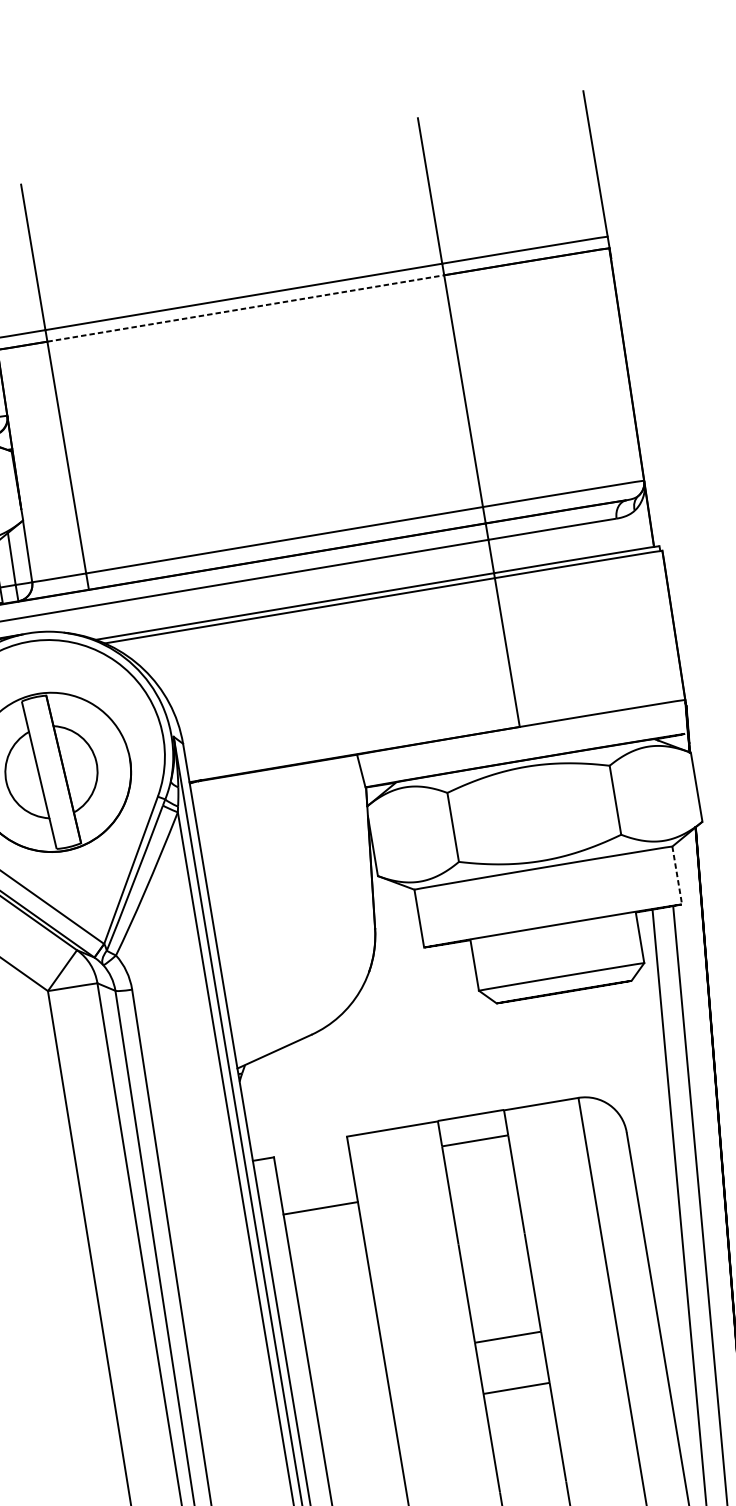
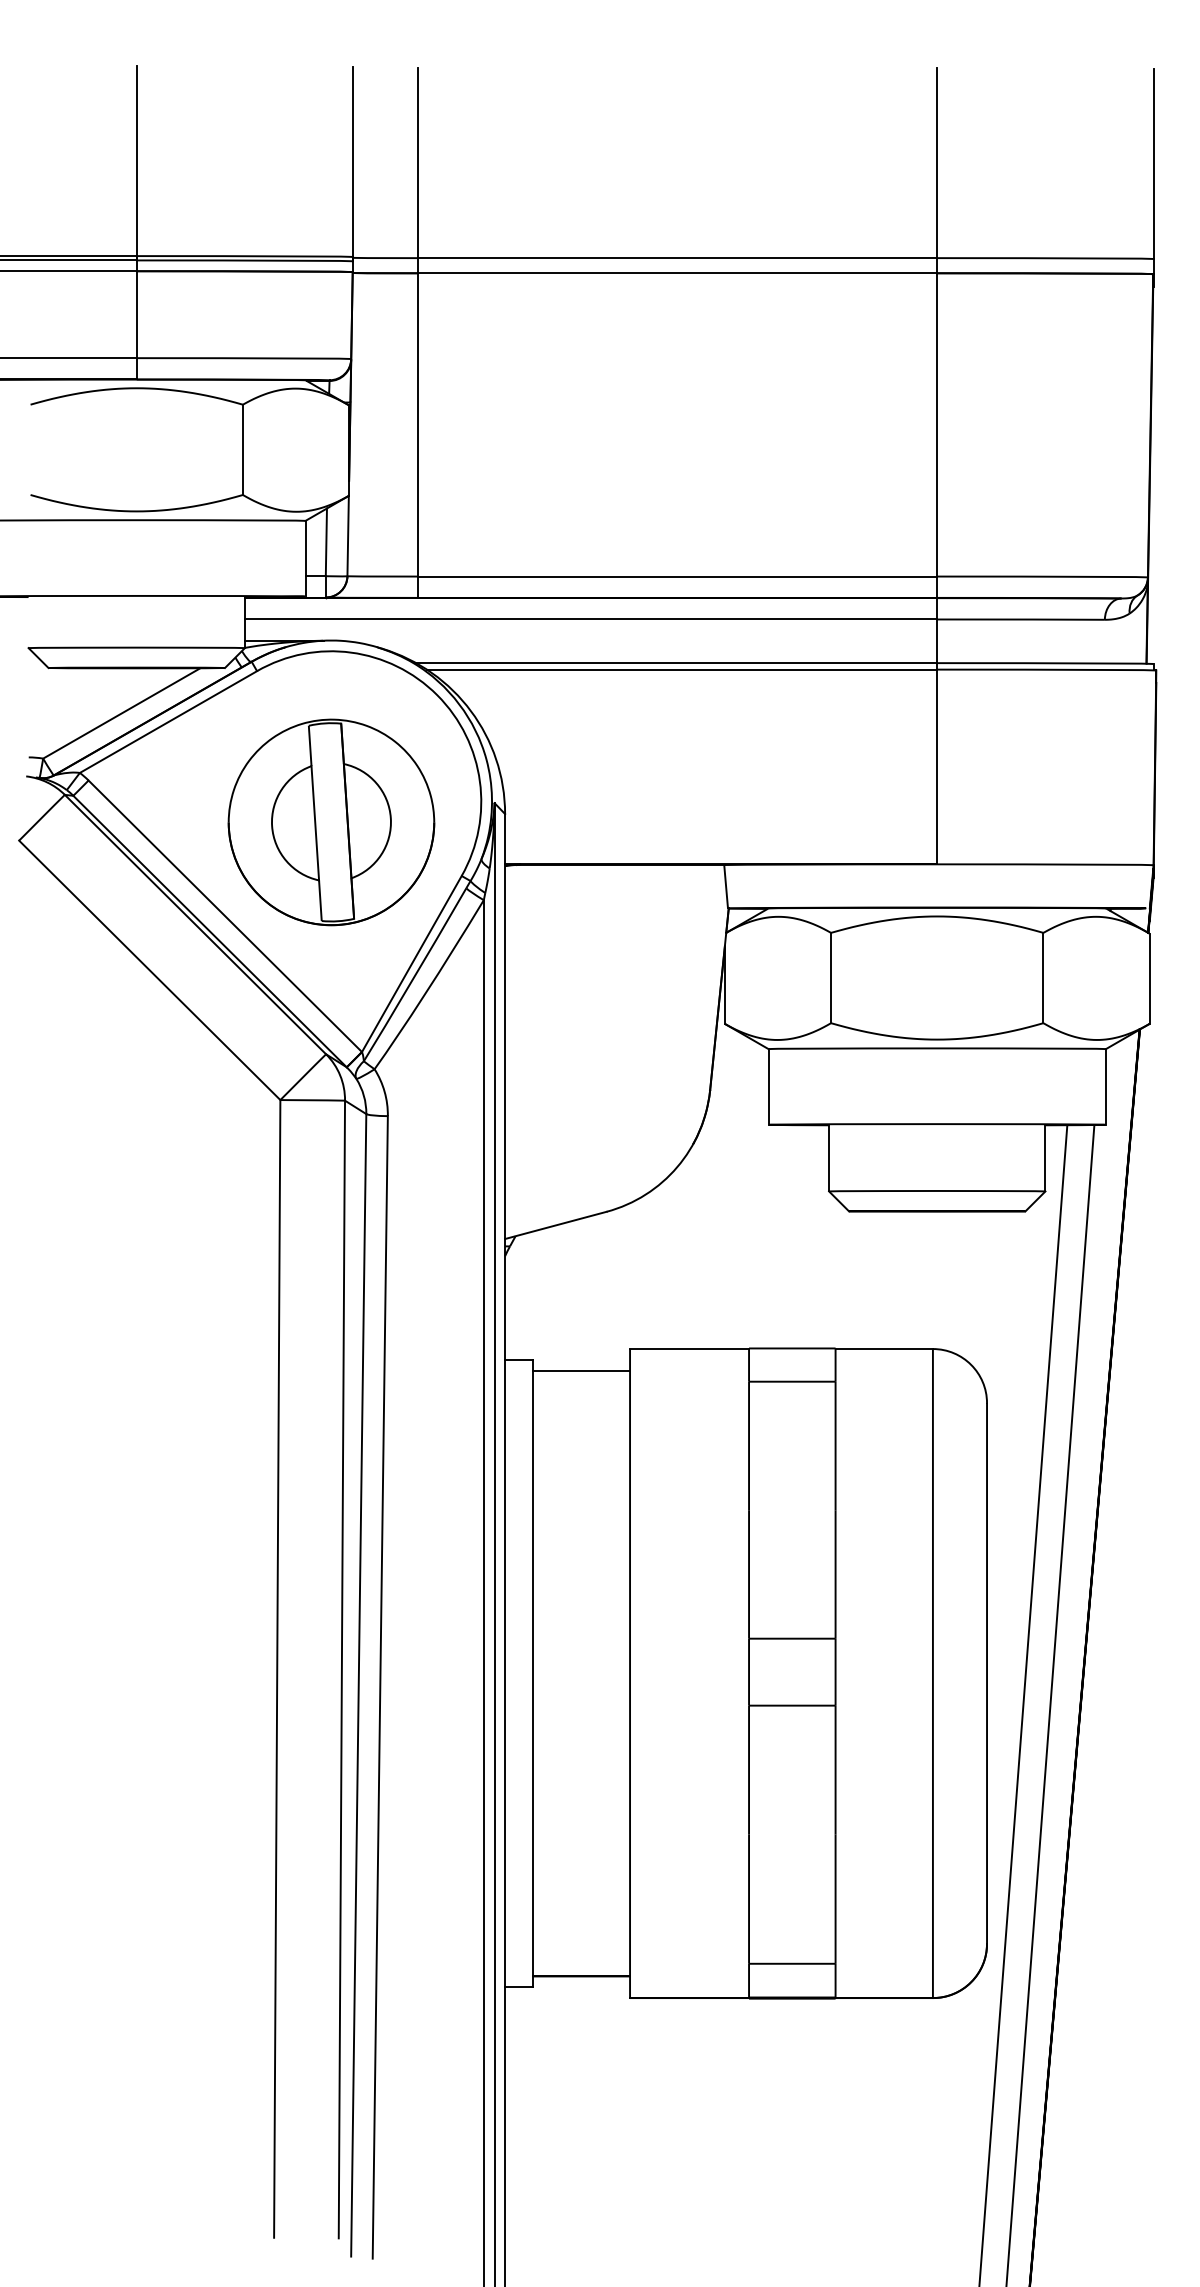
line: (245, 308) -> (677, 273), dashed -> solid
line: (677, 875) -> (1106, 1086), dashed -> solid
line: (320, 1208) -> (581, 1370), moved

